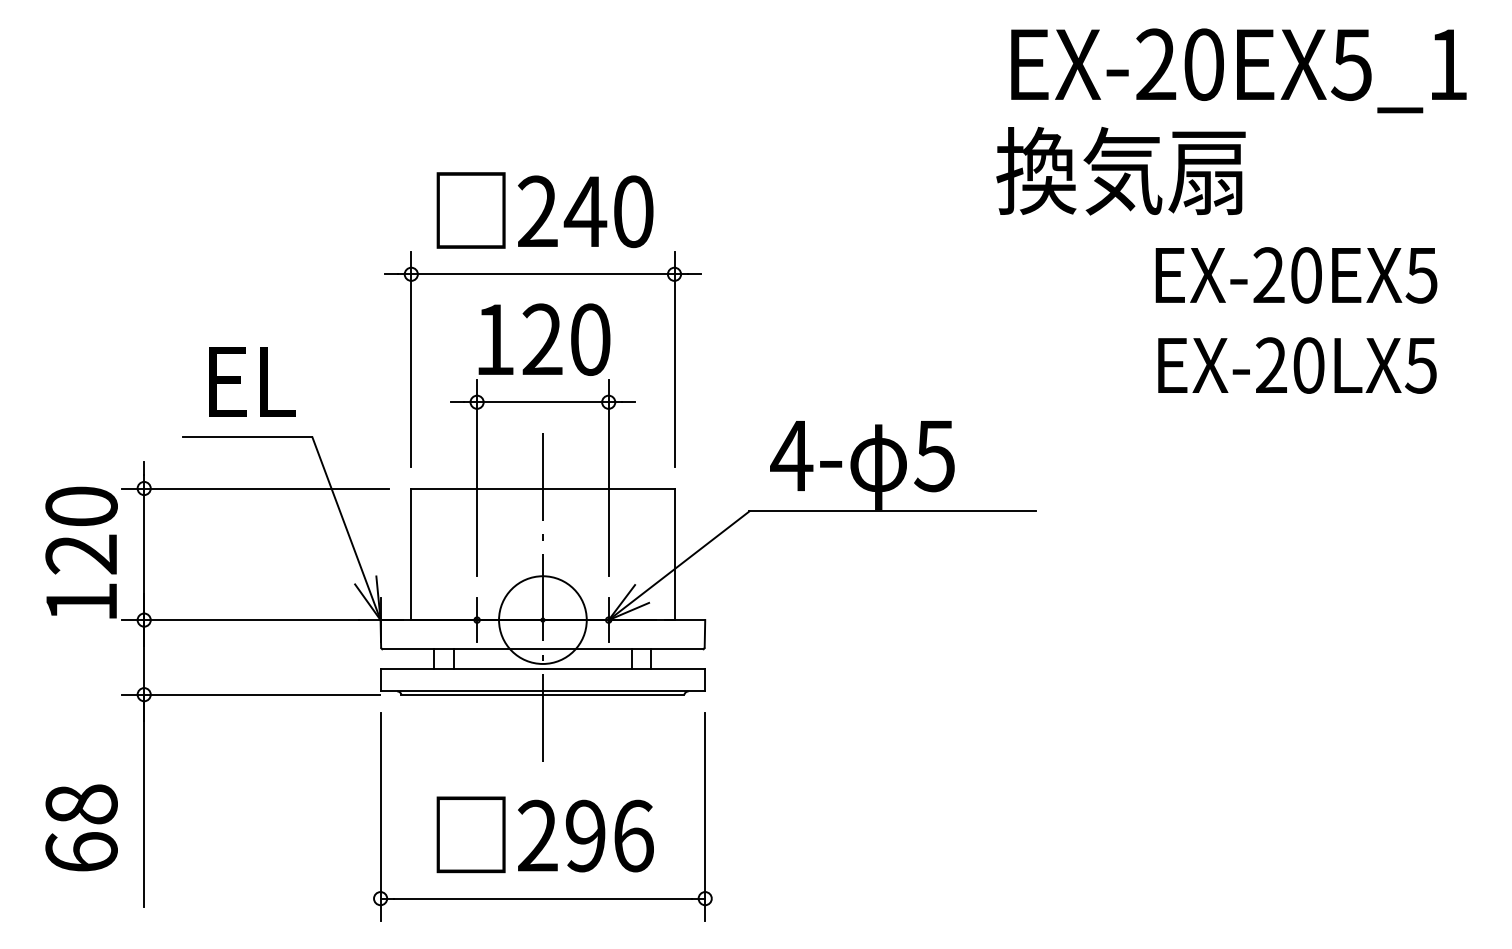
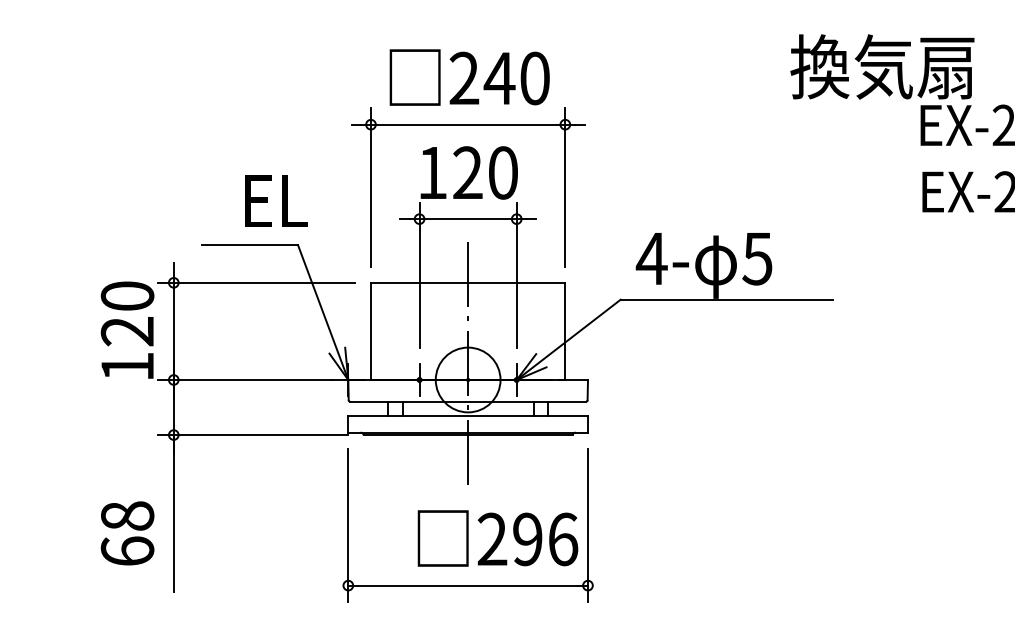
text: (1120, 171) -> (882, 67), moved
text: (252, 381) -> (276, 200), moved
text: (544, 834) -> (497, 538), moved

